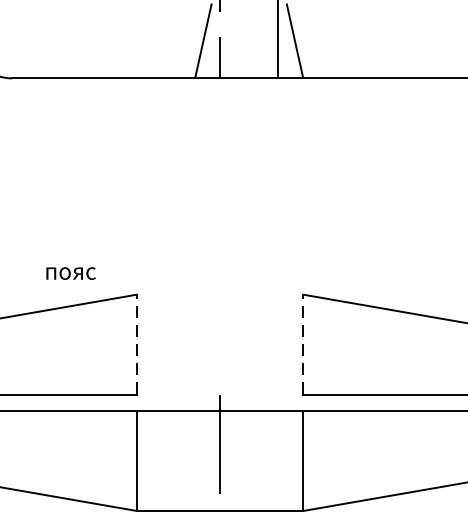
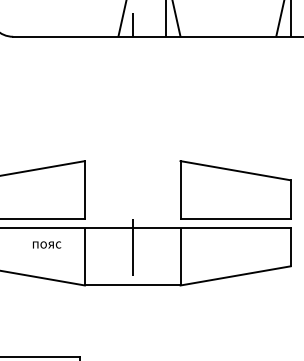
text: (71, 272) -> (47, 244), moved
line: (136, 344) -> (84, 189), dashed -> solid
line: (303, 344) -> (180, 189), dashed -> solid

